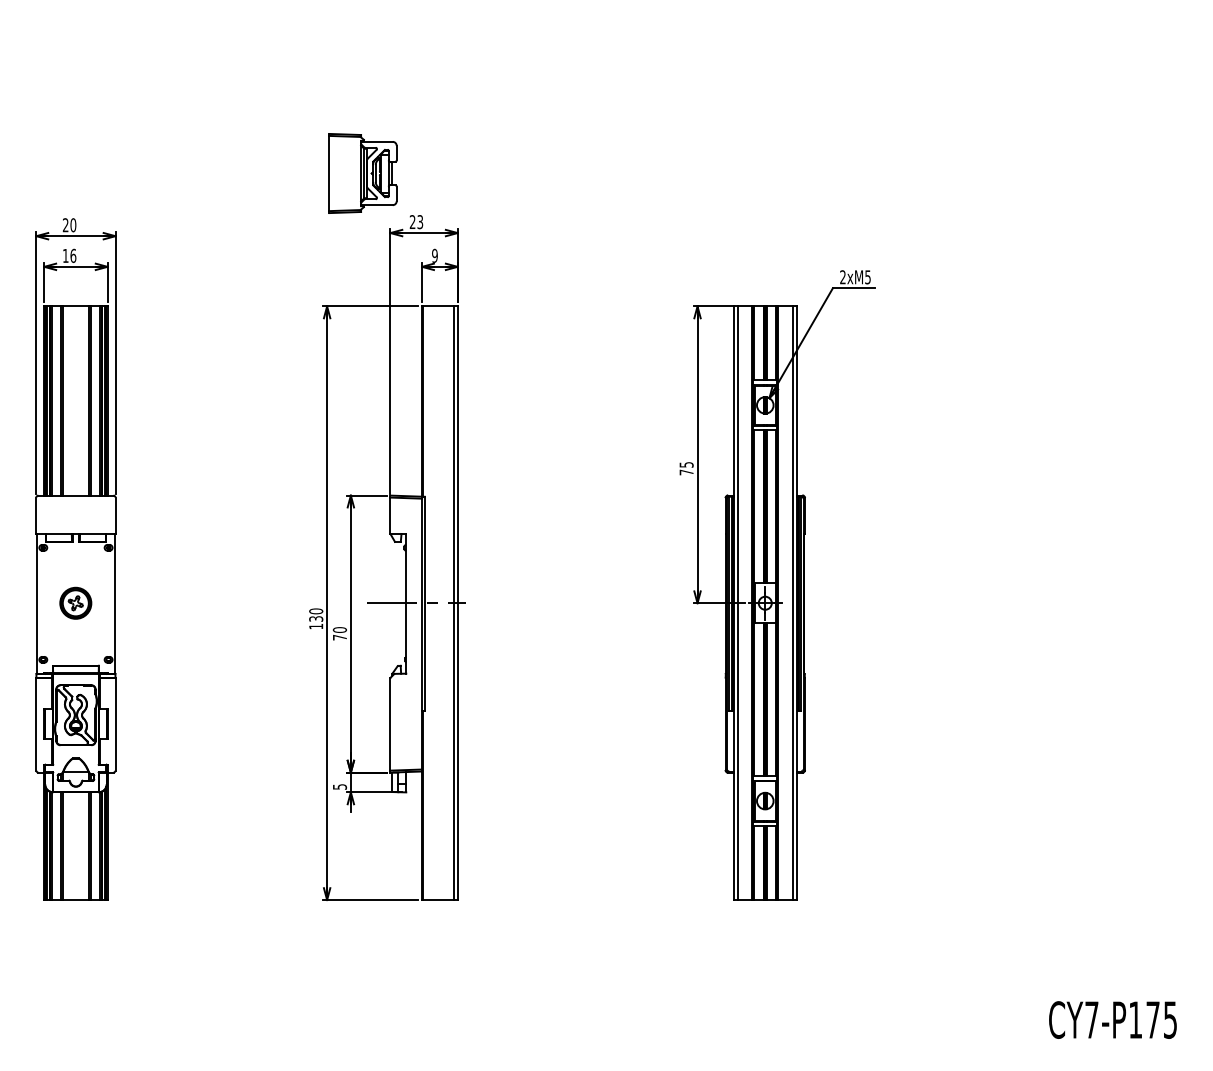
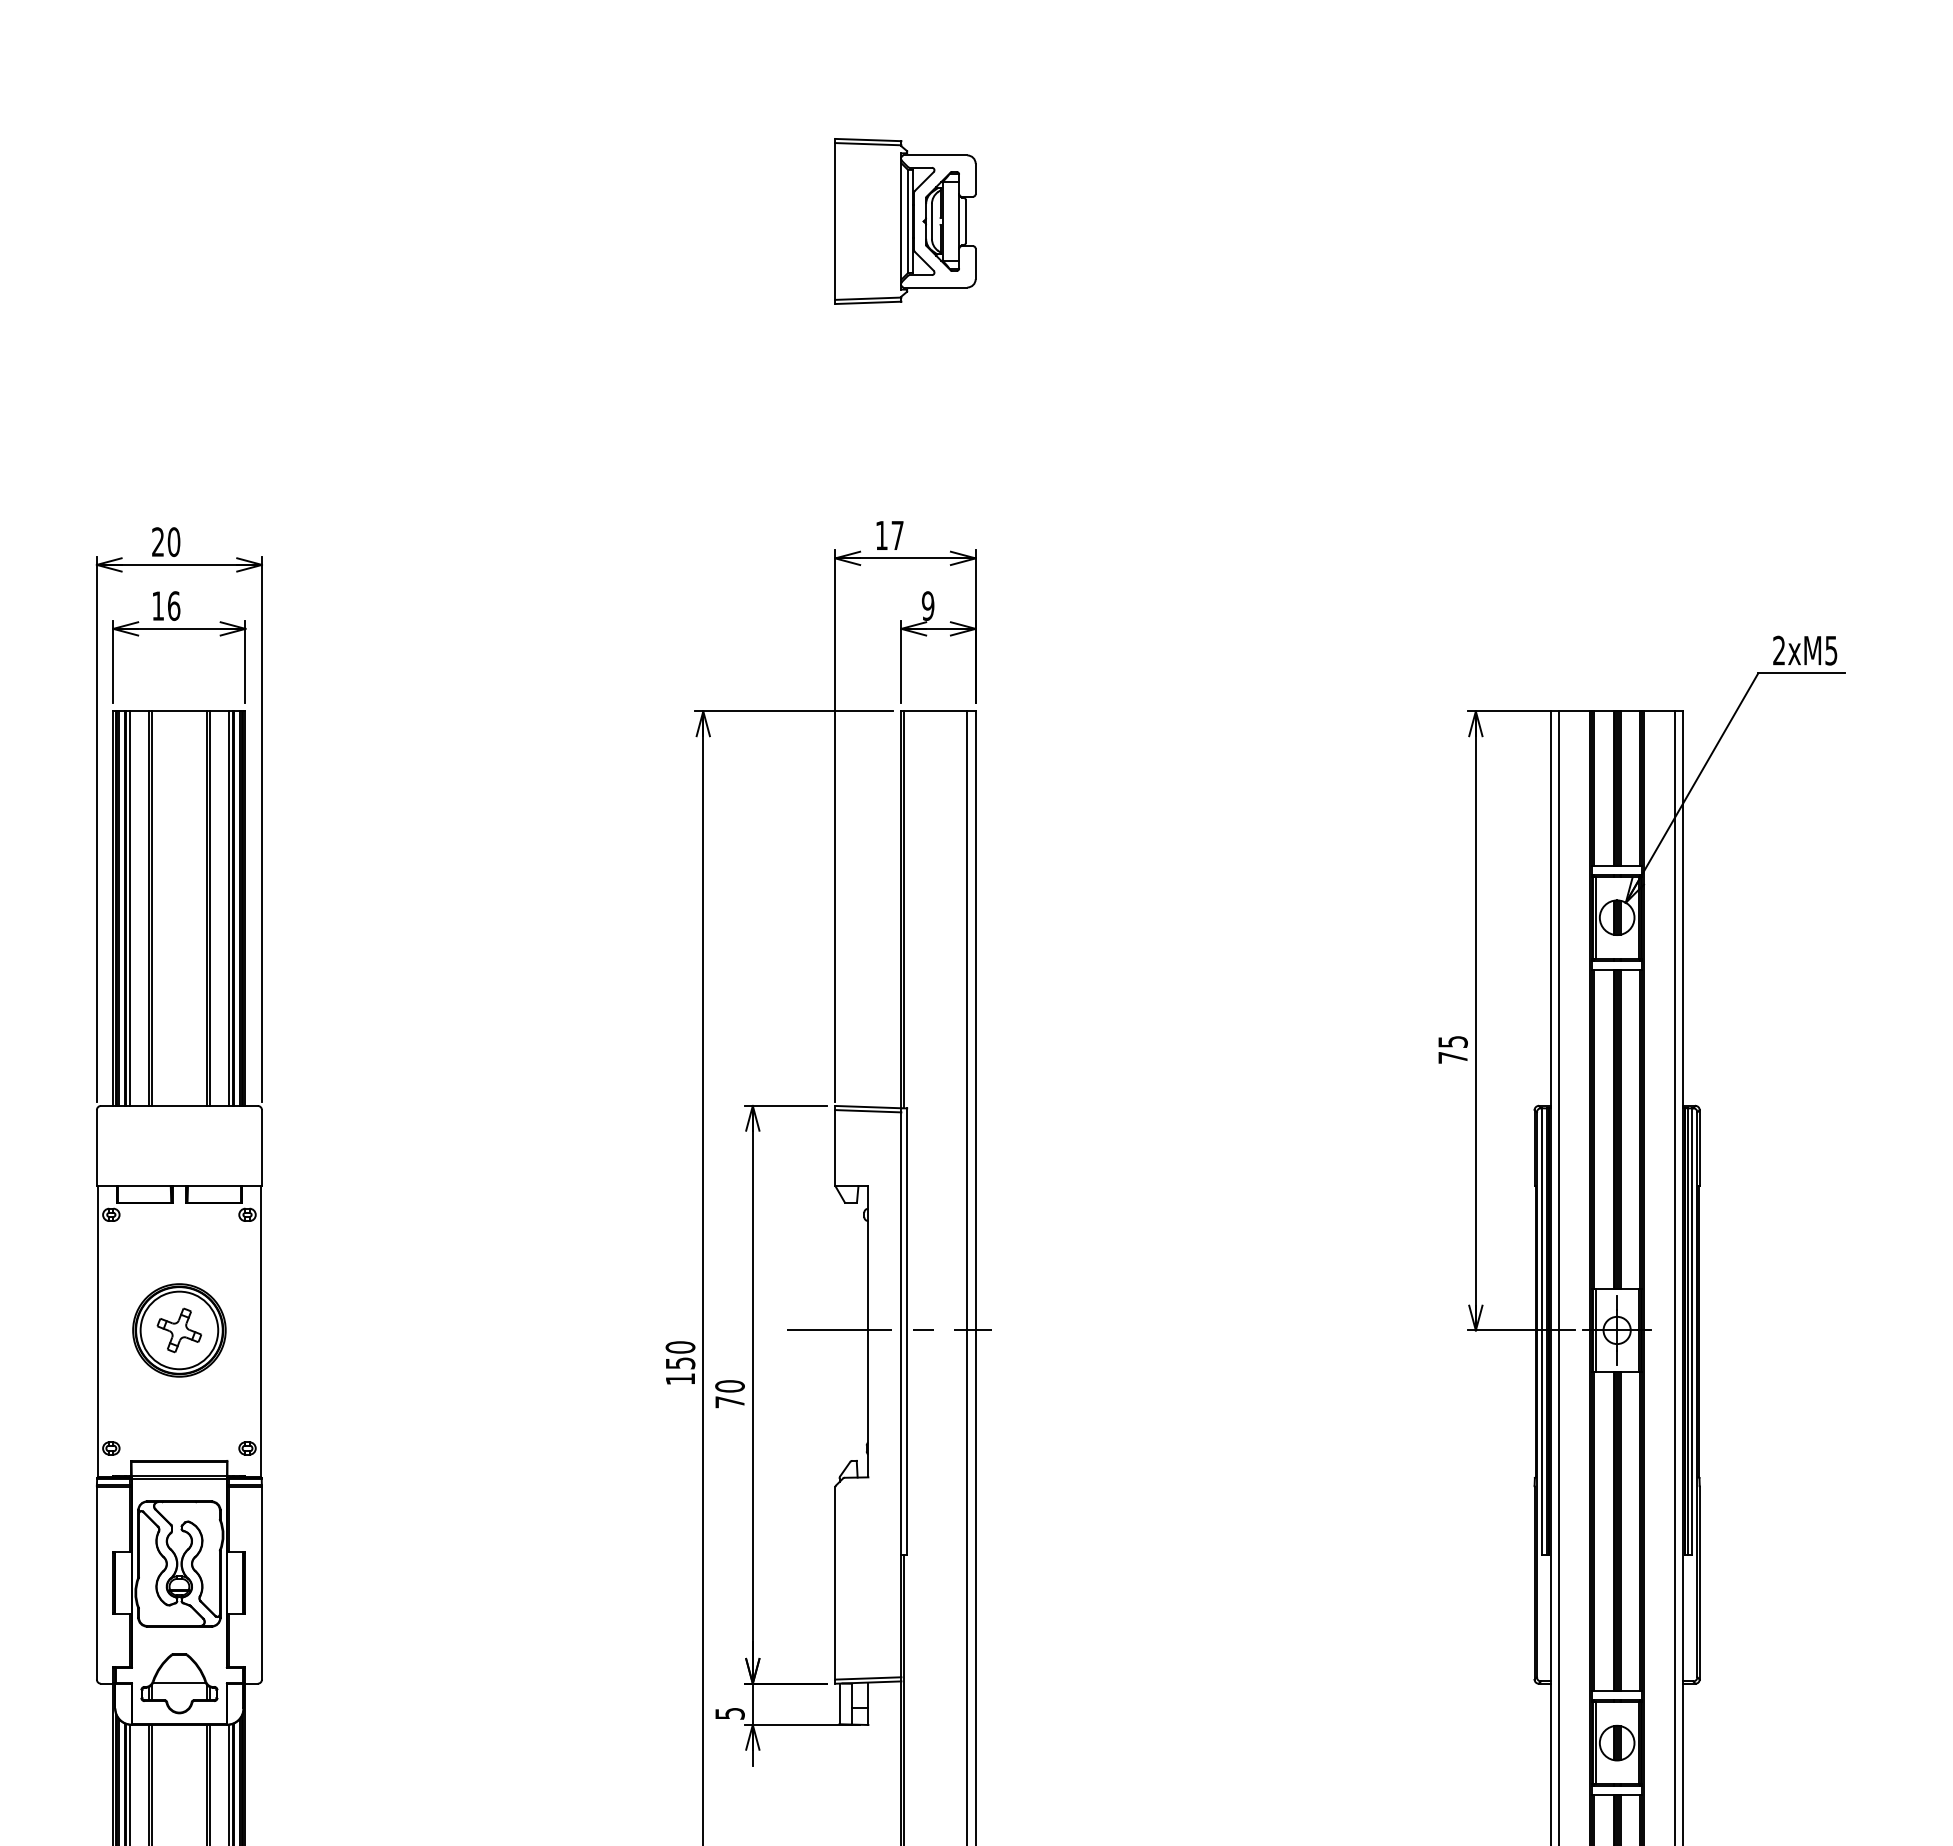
part: (362, 173) -> (904, 221), moved
text: (416, 222) -> (889, 536), 23 -> 17
part: (75, 603) -> (178, 1331), size x1.43
text: (315, 618) -> (679, 1362), 130 -> 150

